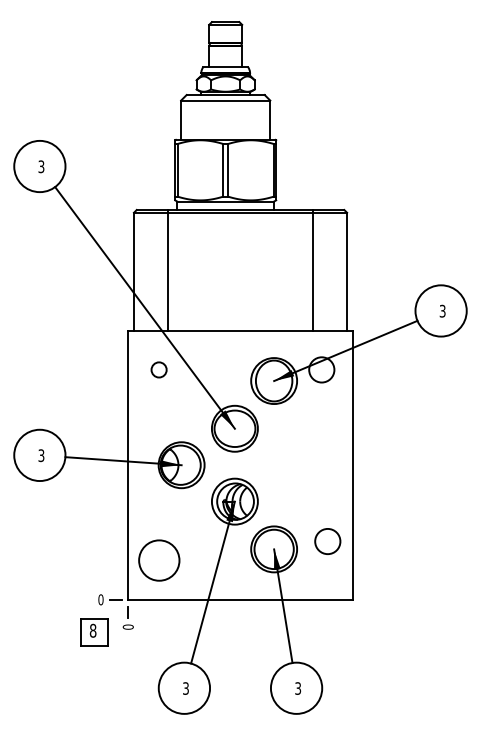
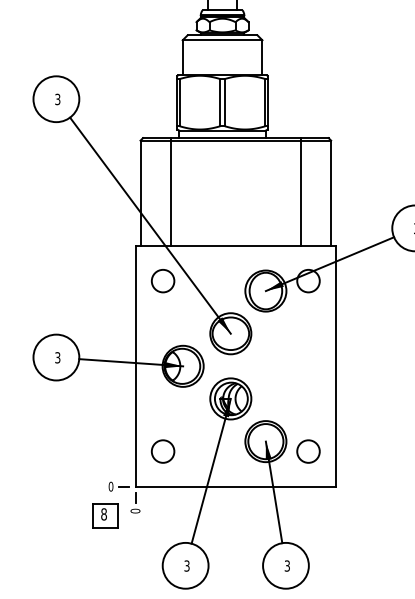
circle: (158, 369) -> (162, 280), size x1.67
circle: (327, 541) -> (308, 451), moved
circle: (158, 560) -> (162, 451), size x0.62

